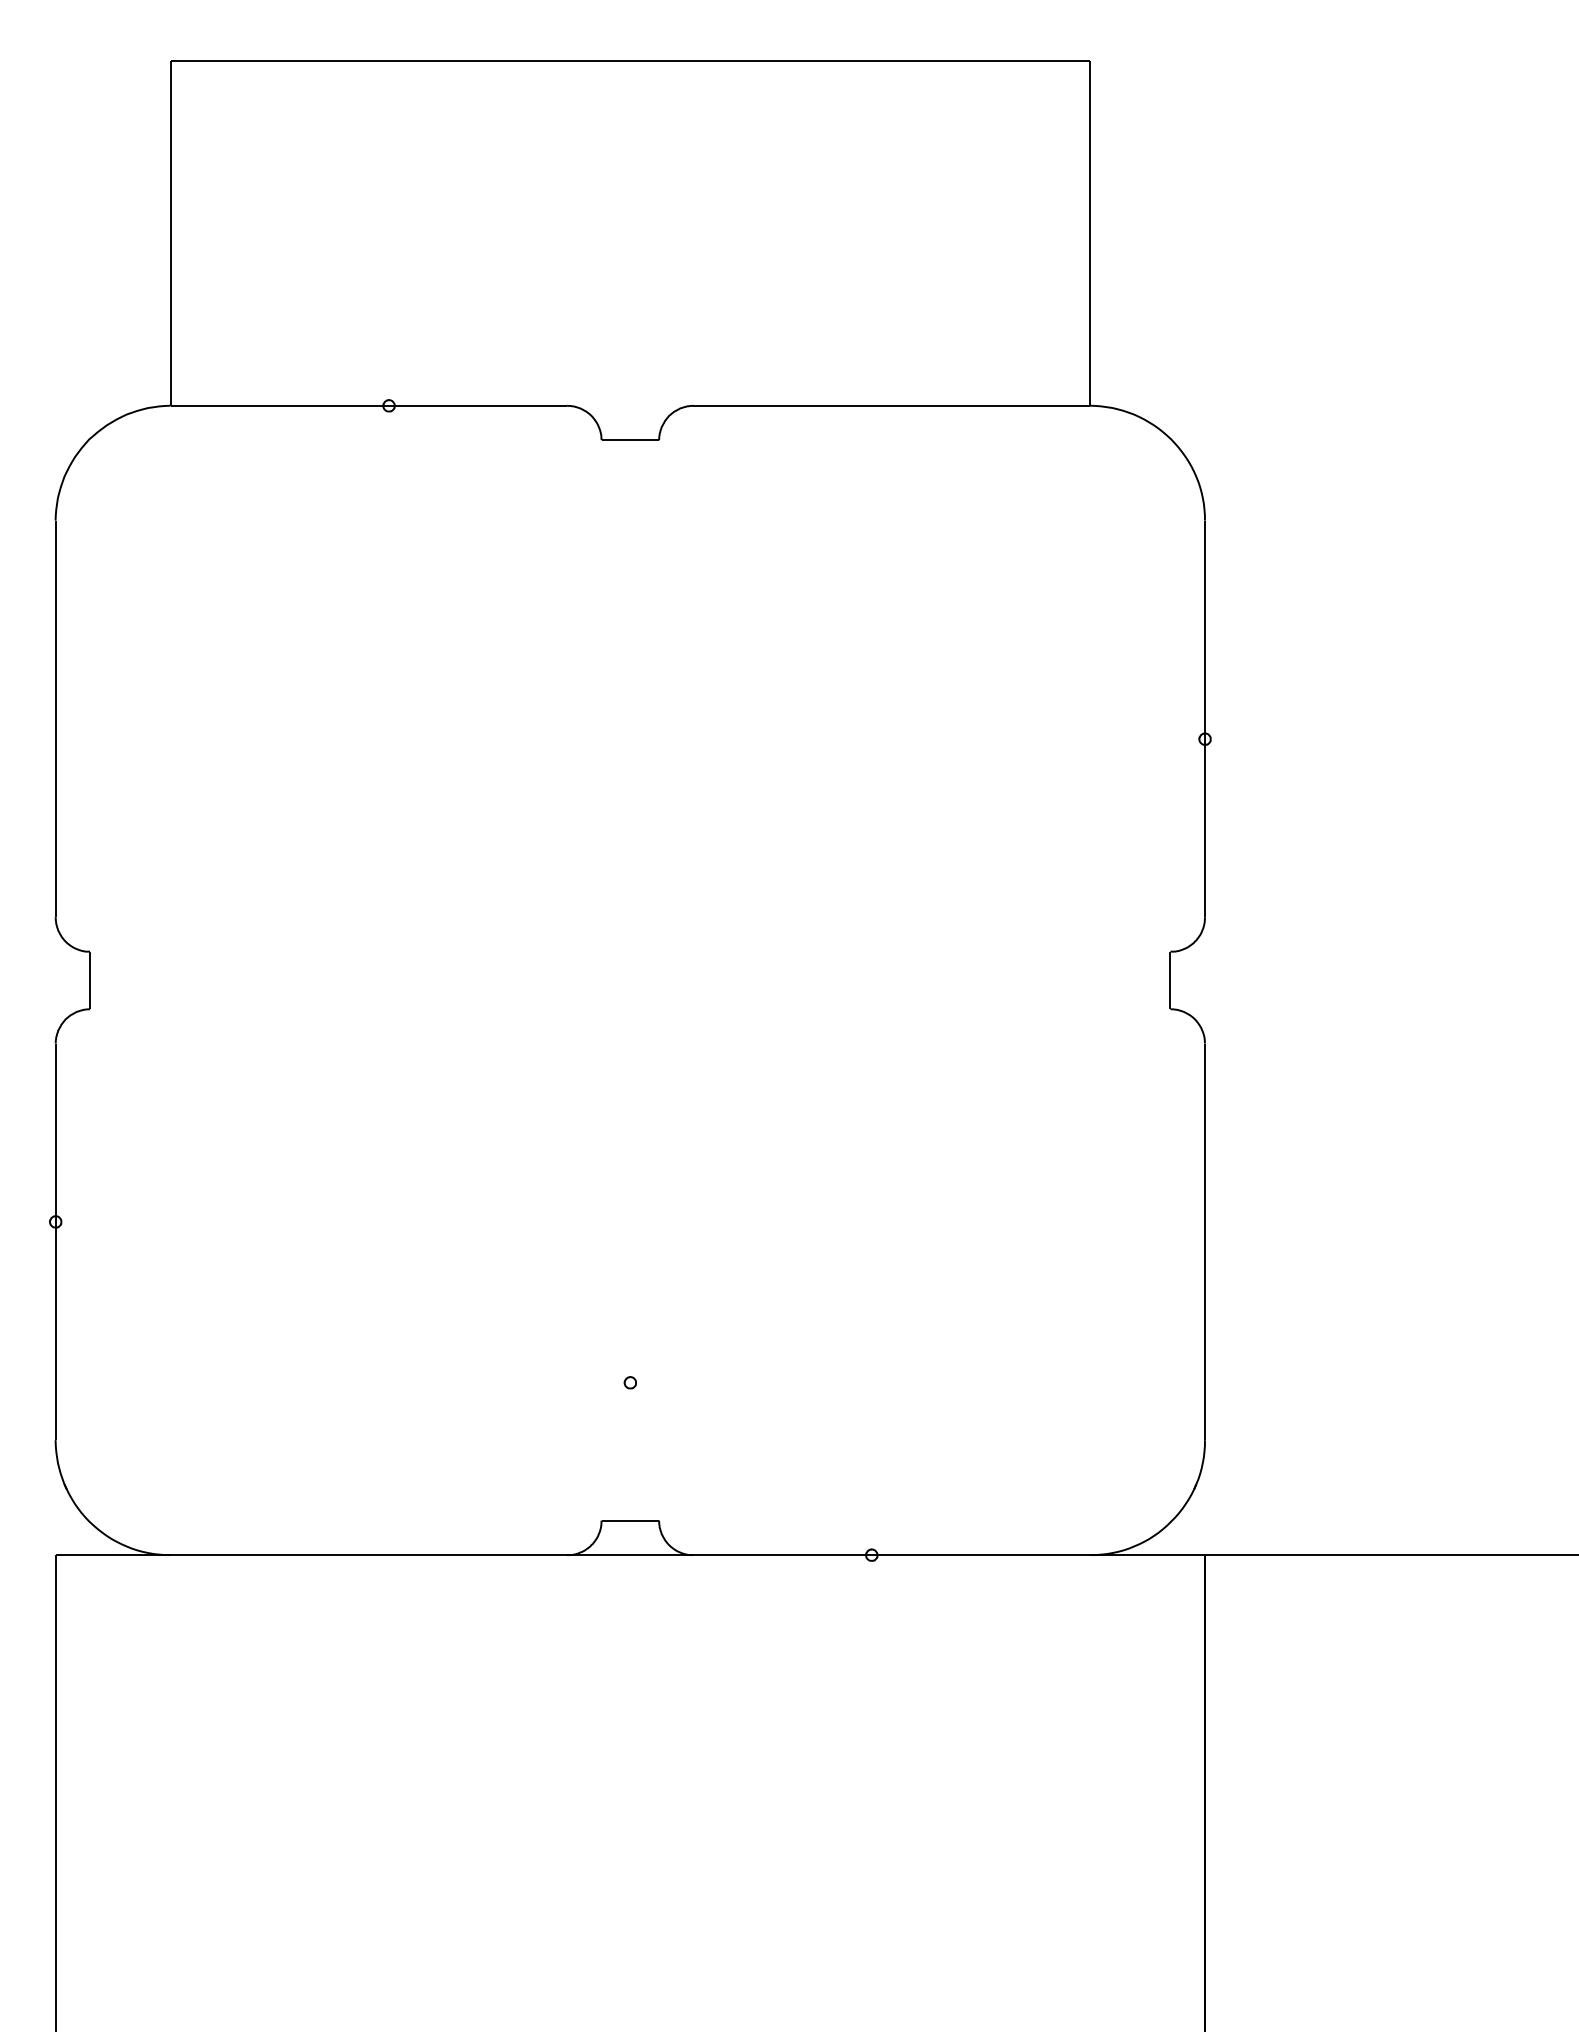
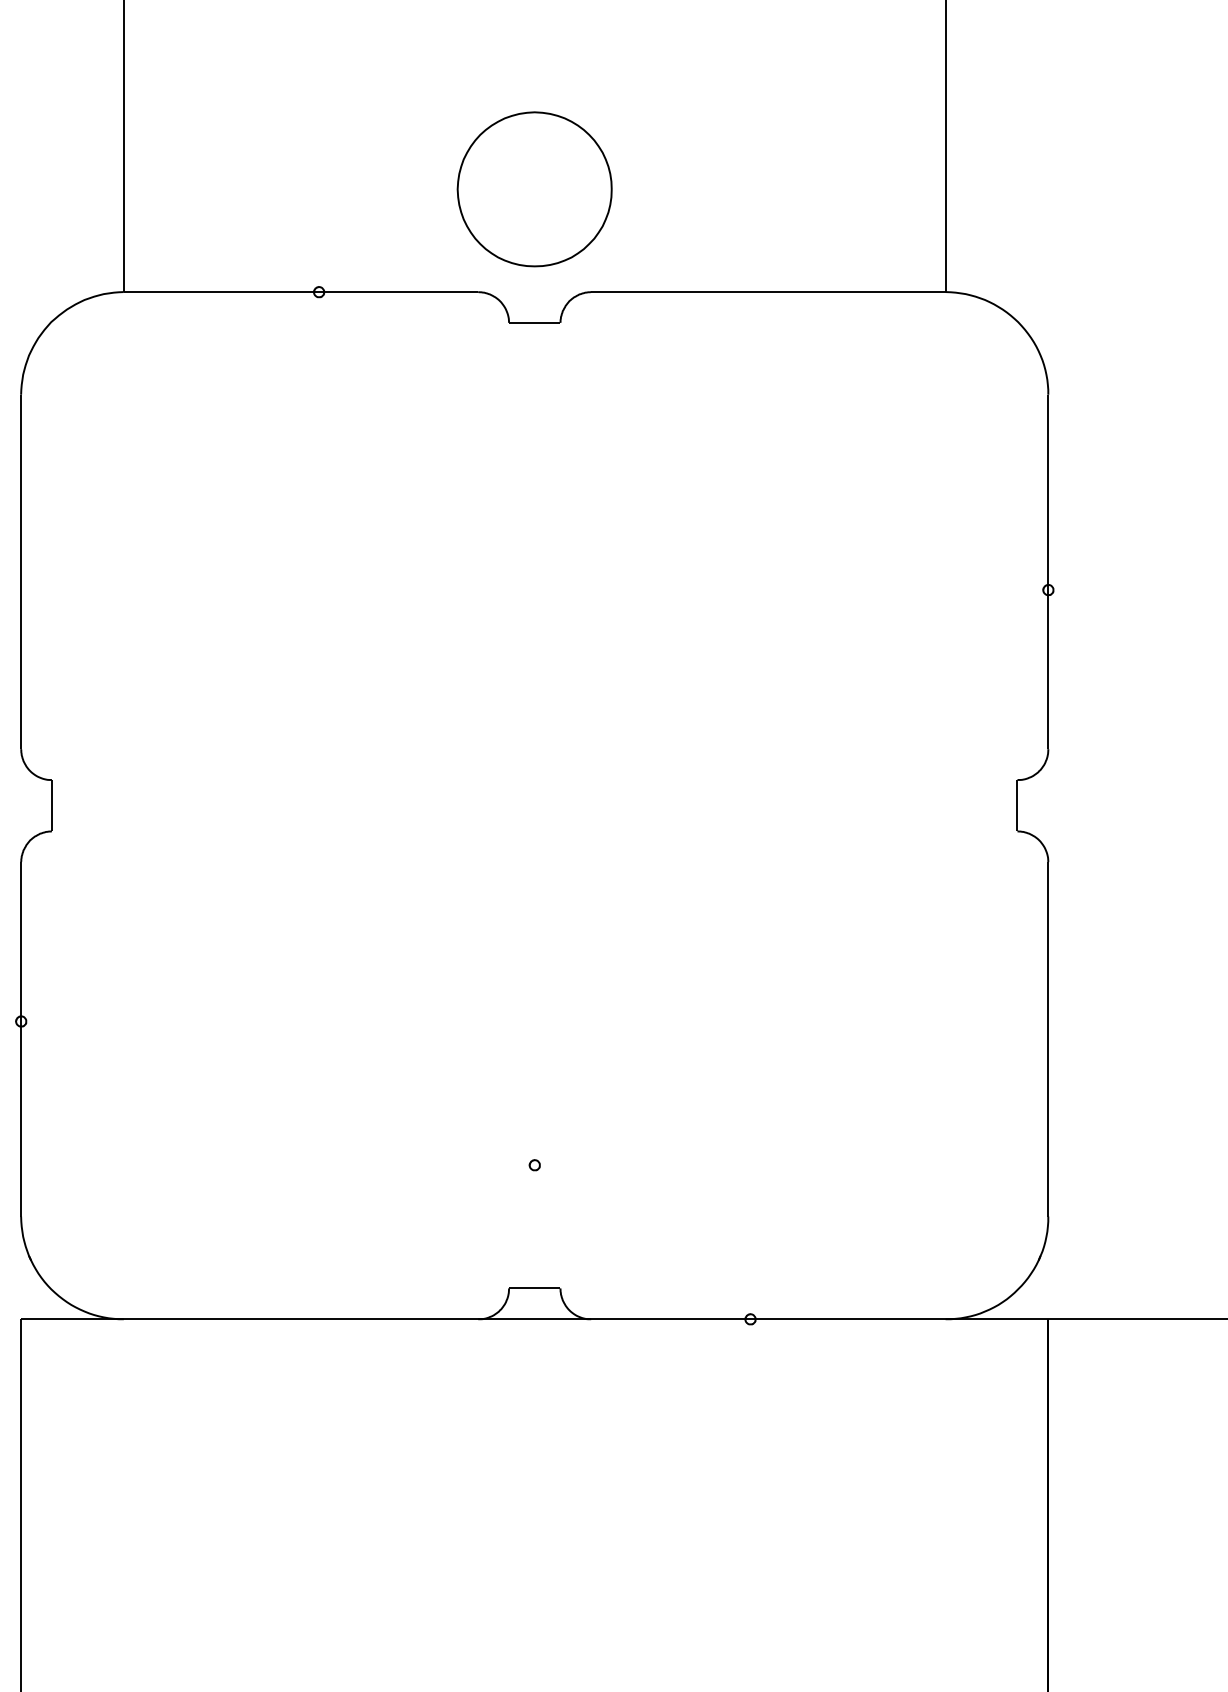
part: (630, 290) -> (534, 189), added

